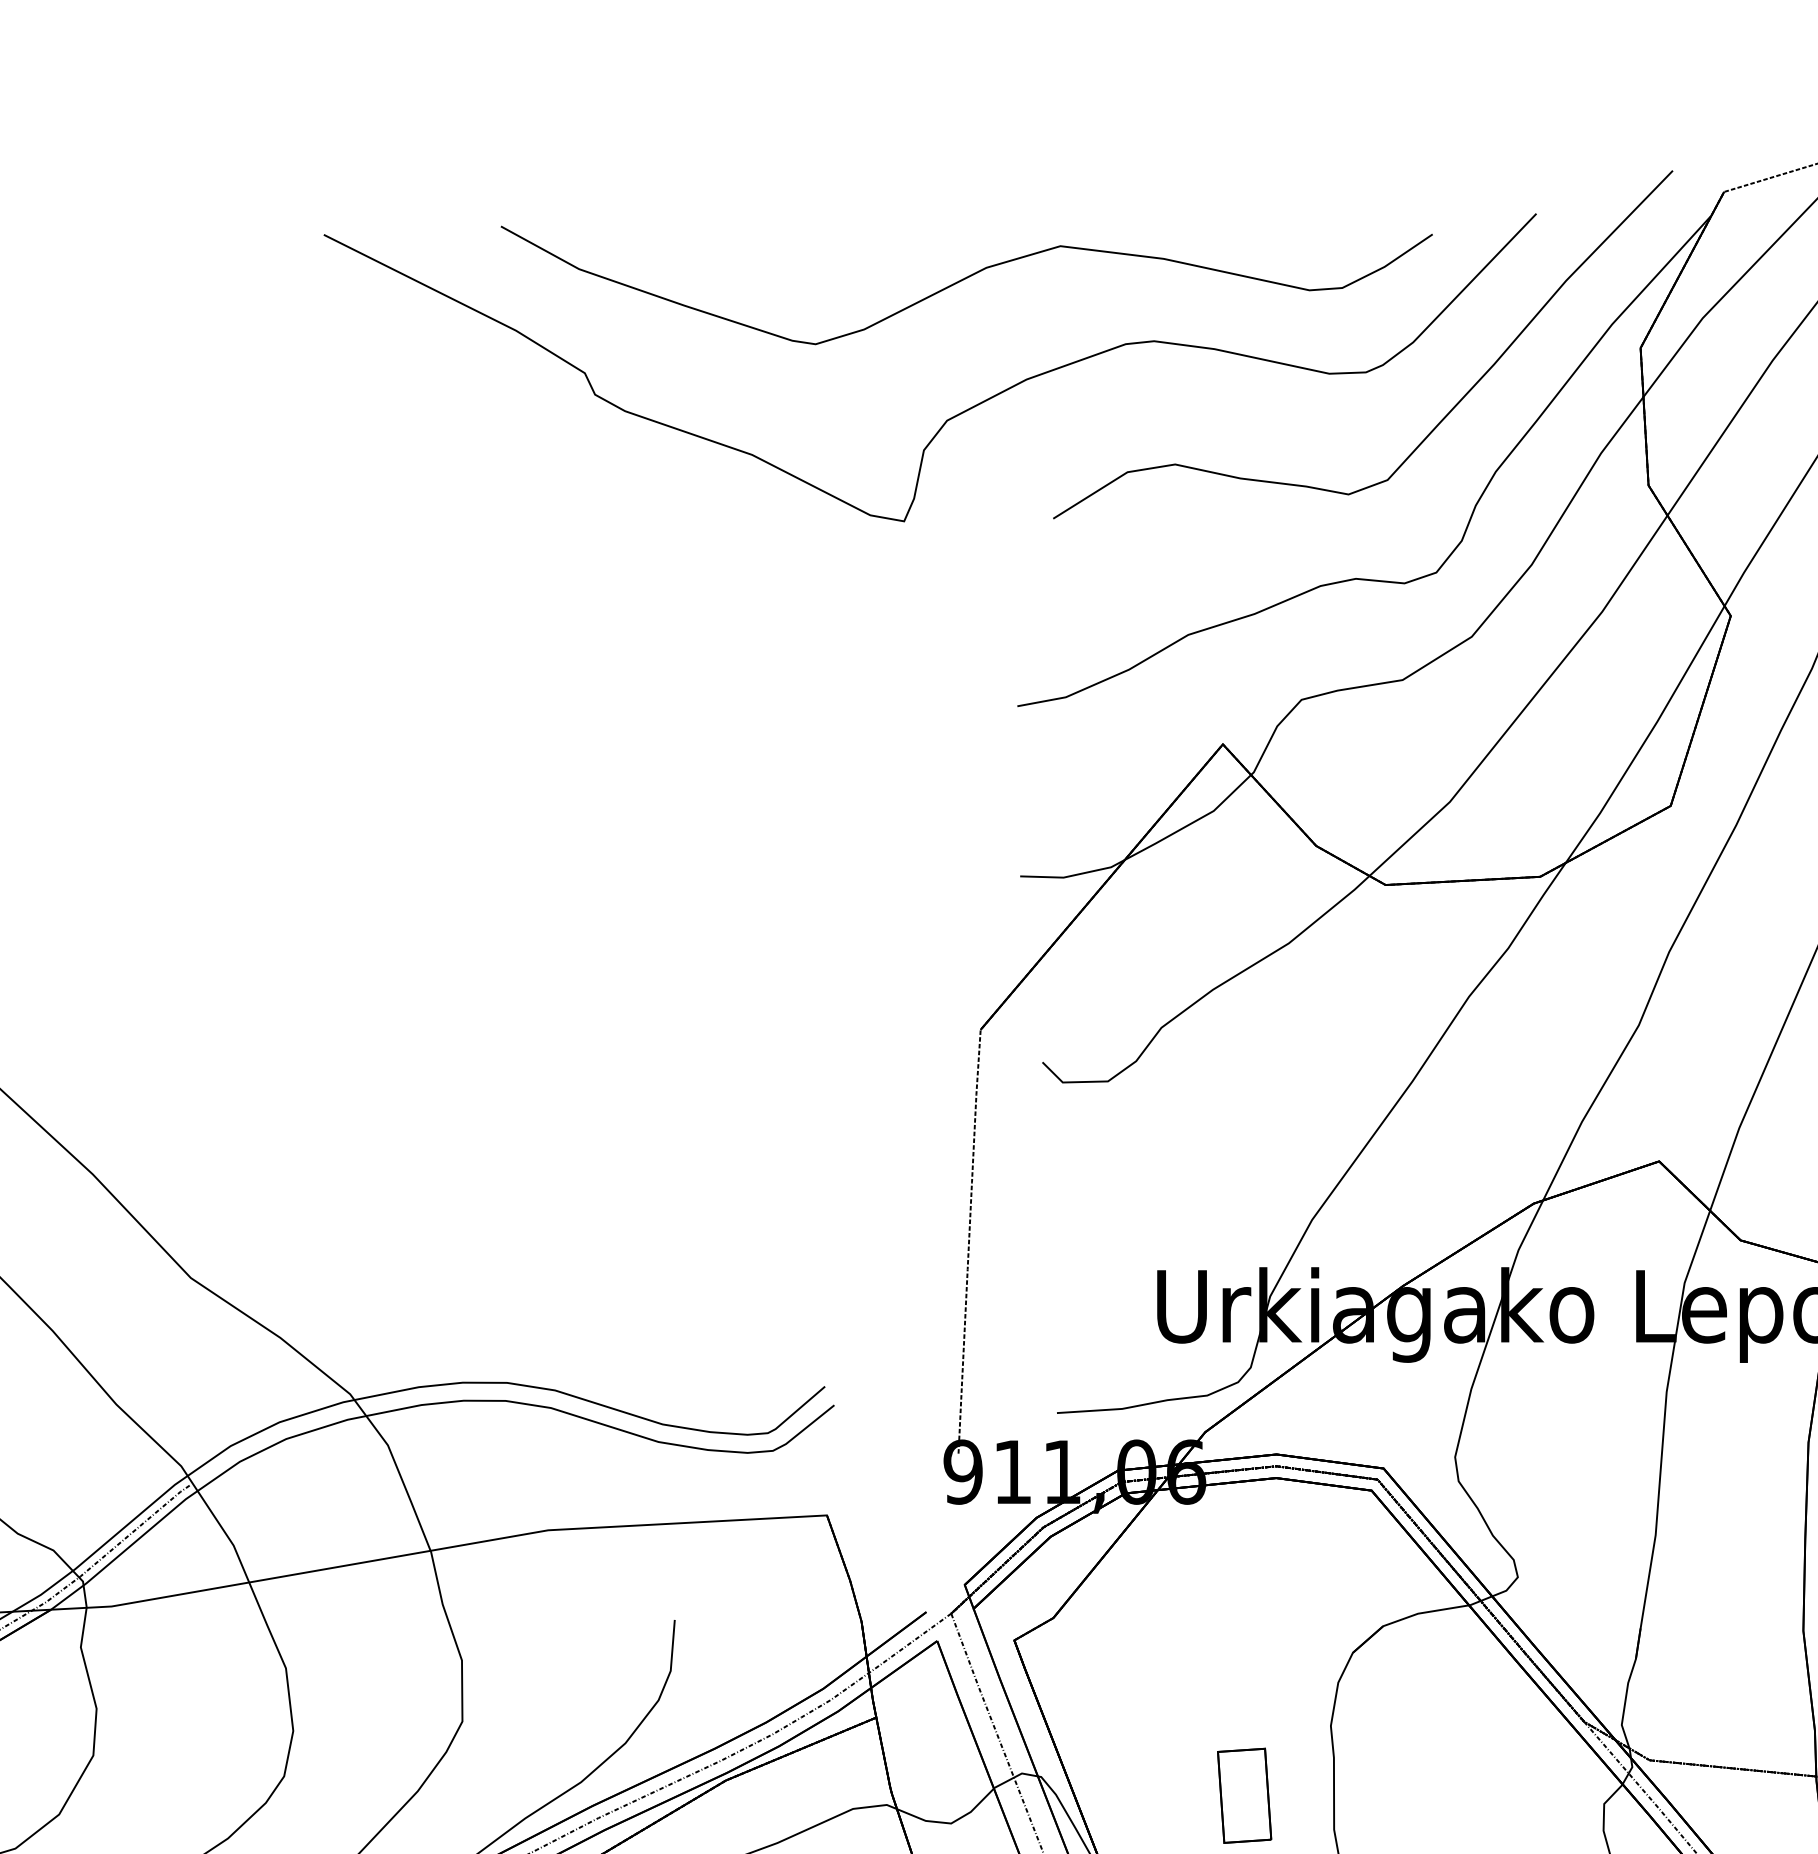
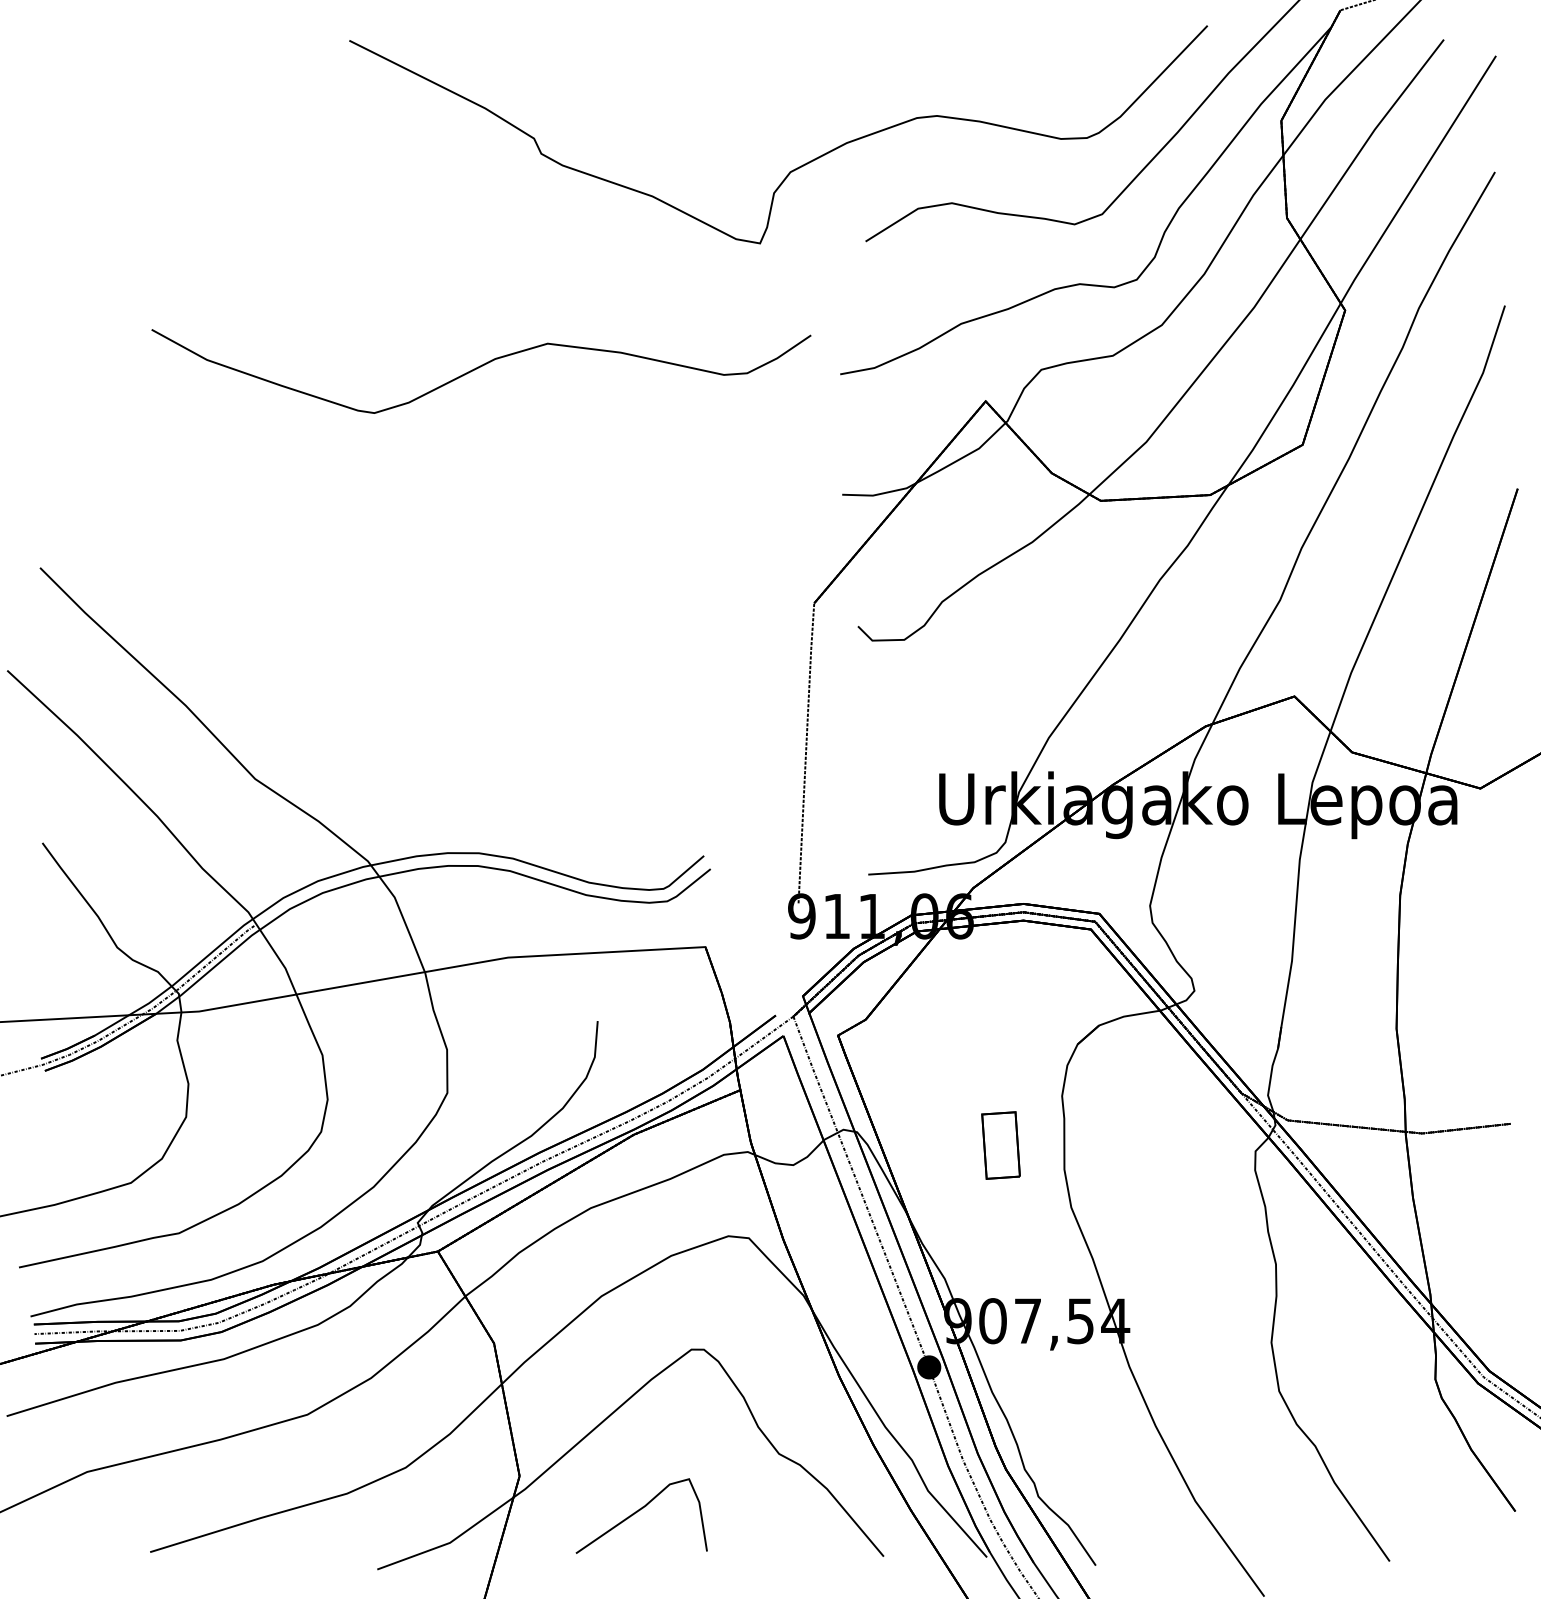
curve: (965, 279) -> (480, 367), moved

